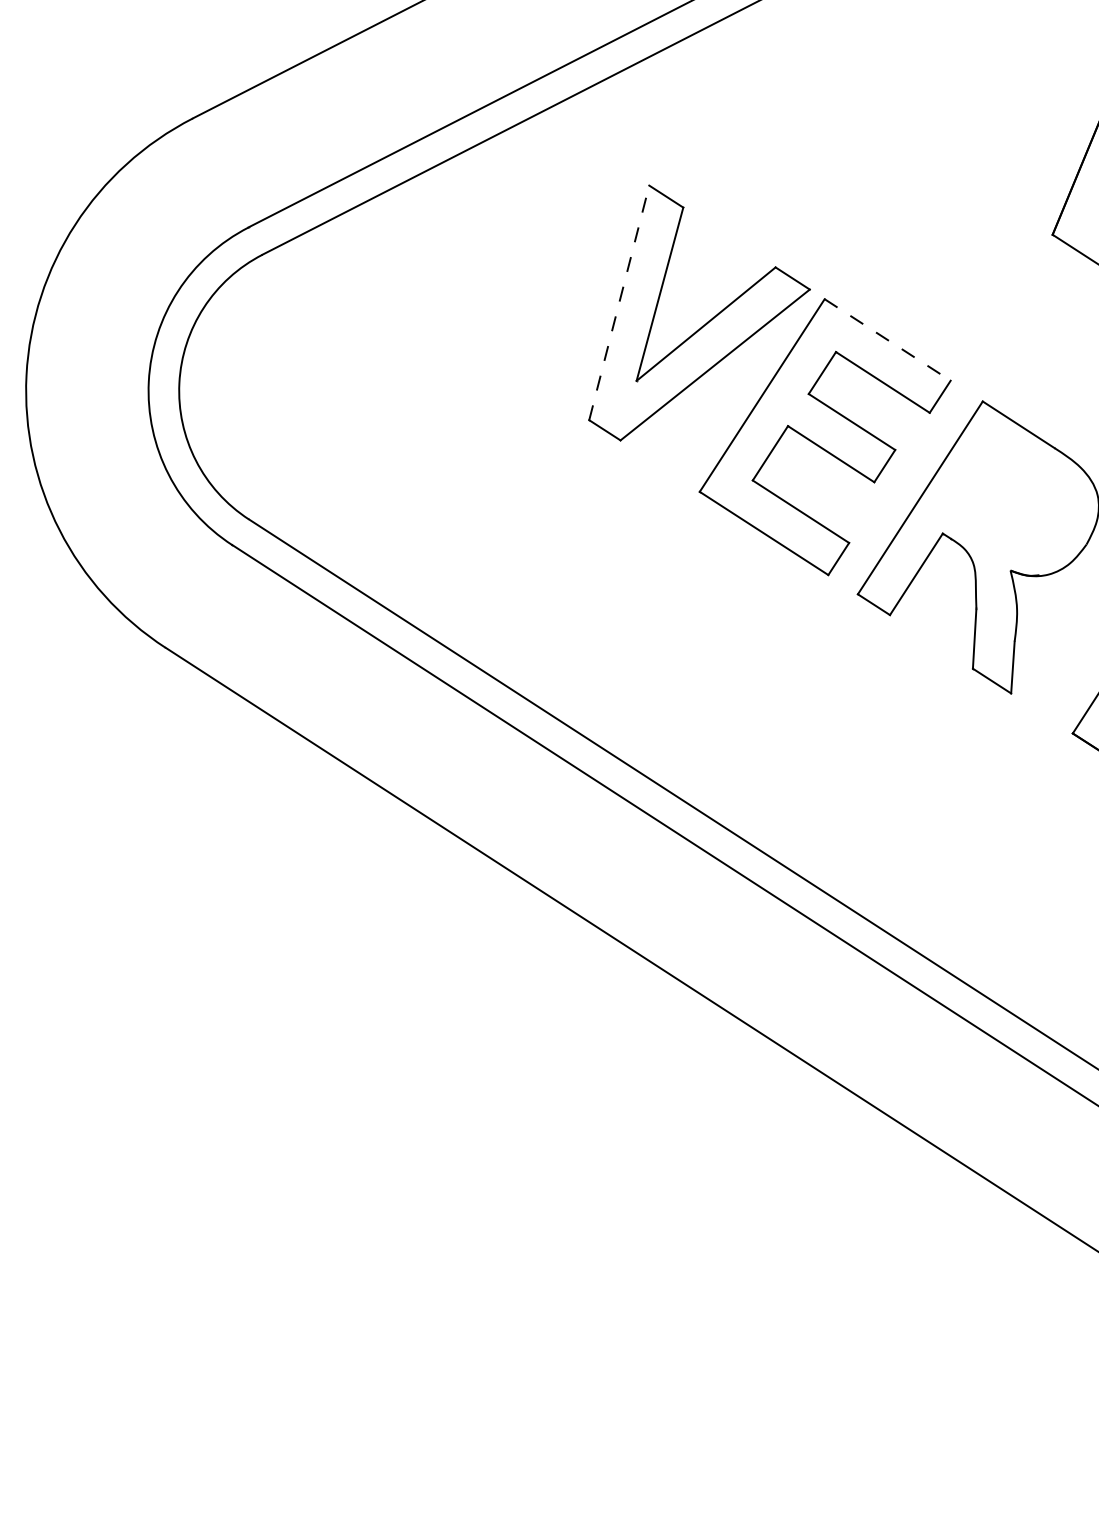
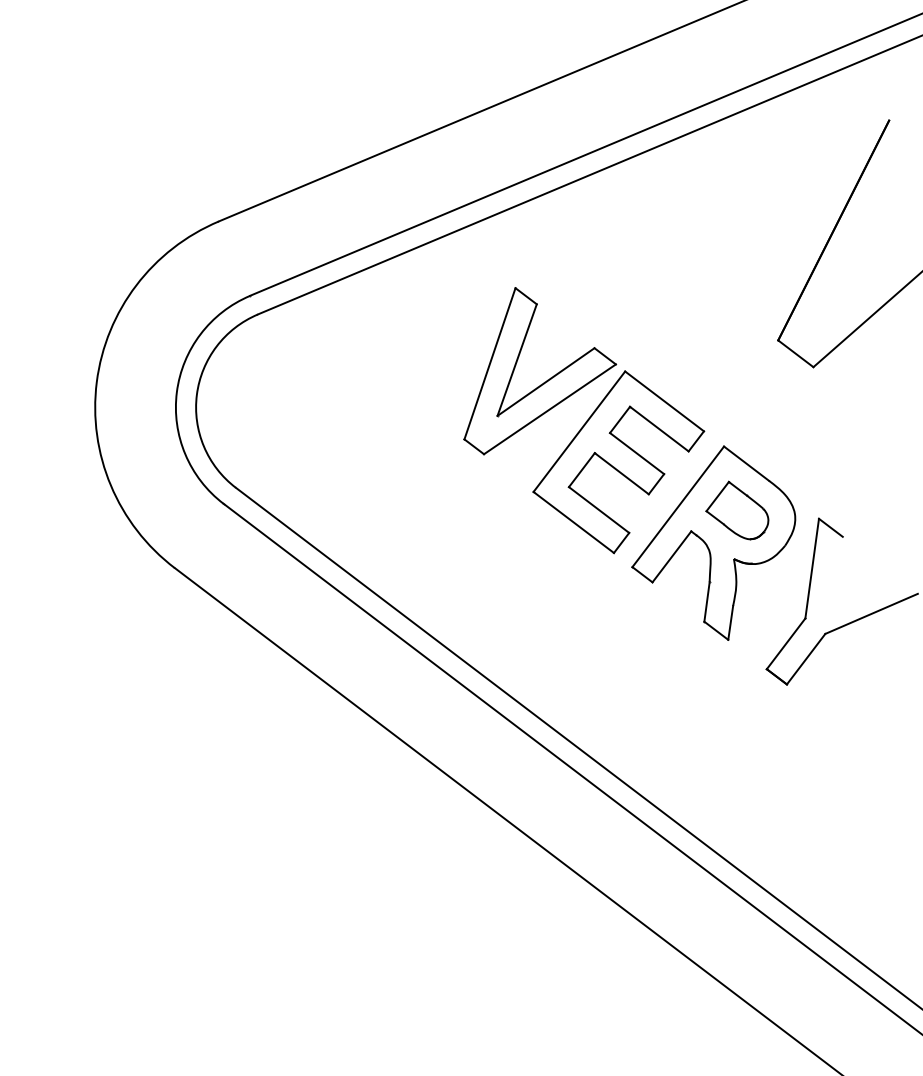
line: (618, 302) -> (489, 363), dashed -> solid
line: (887, 340) -> (664, 401), dashed -> solid
part: (1010, 496) -> (737, 510), added

